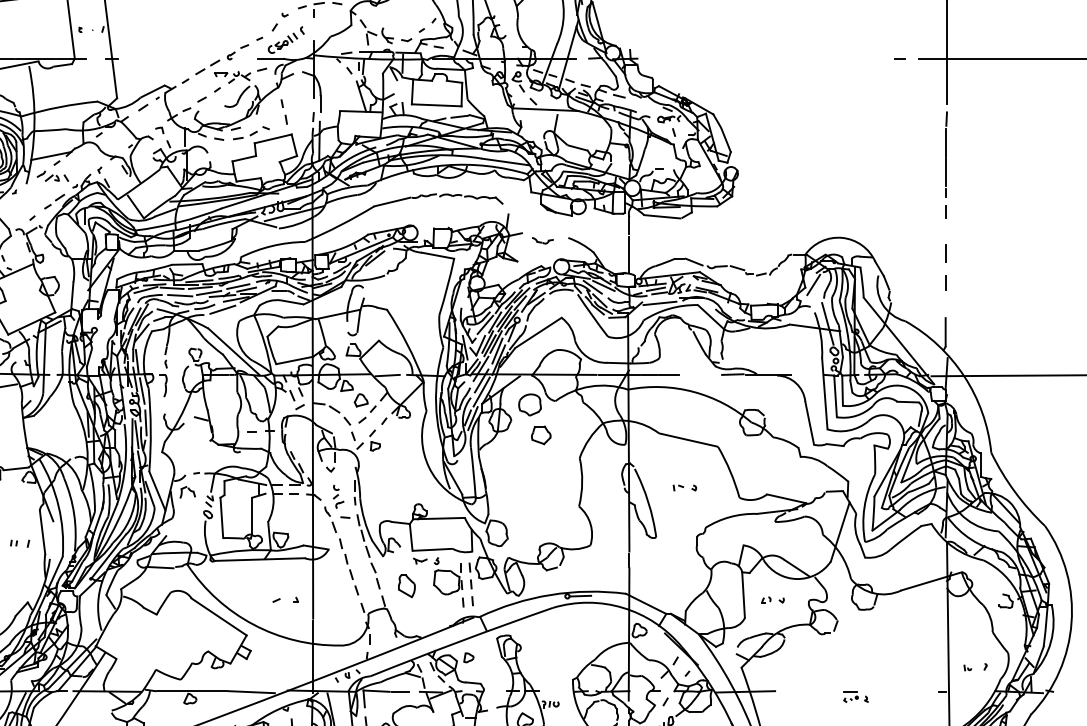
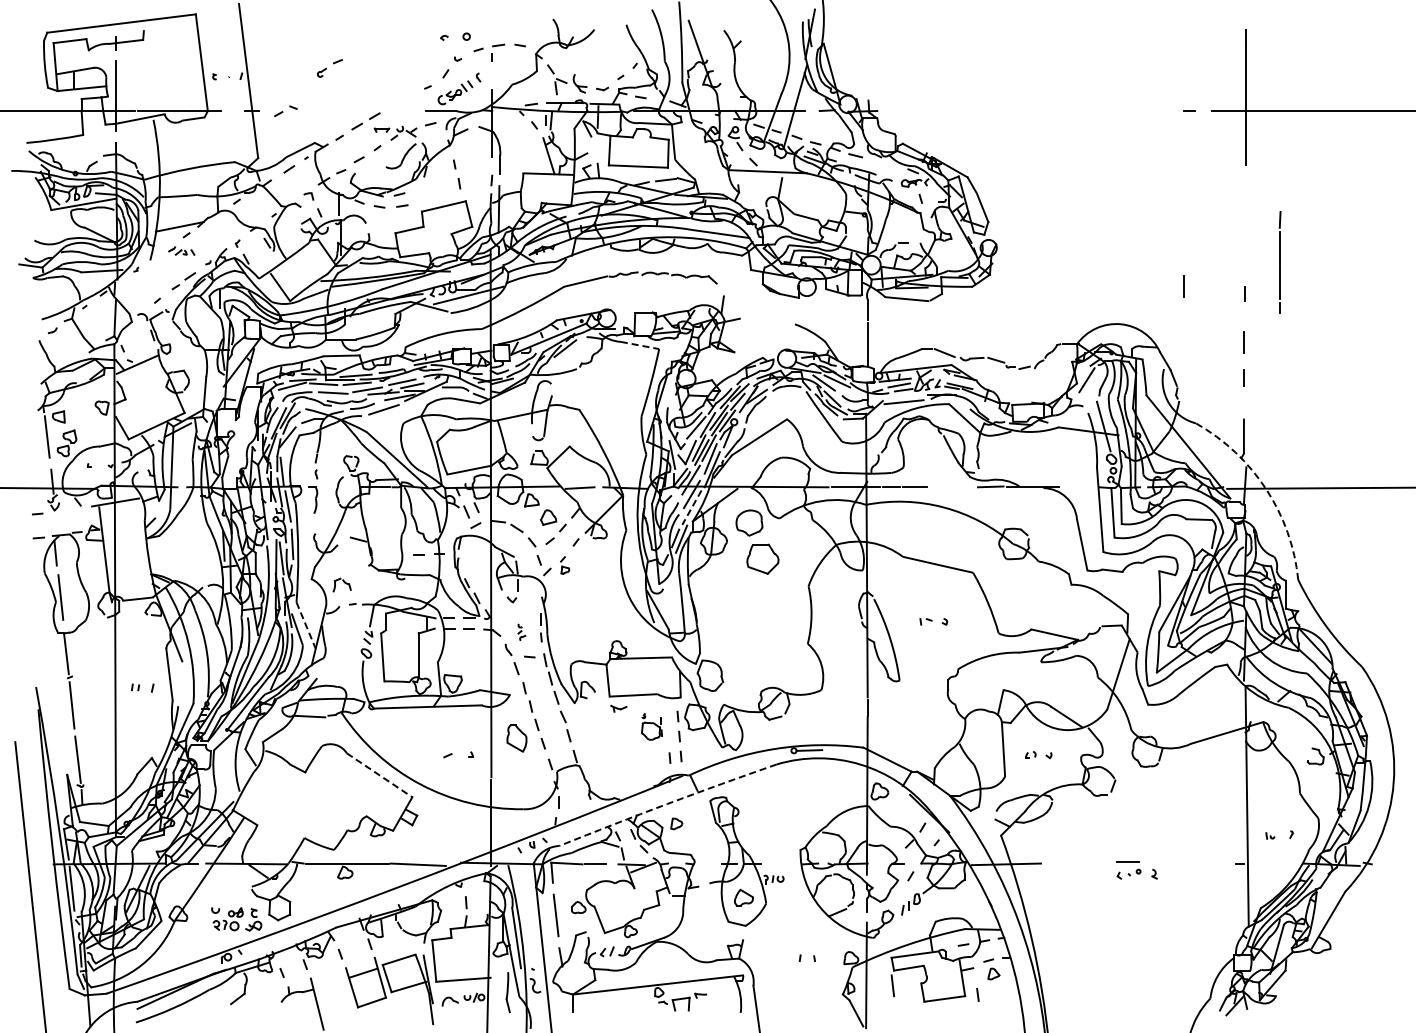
part: (237, 52) -> (329, 68), moved
part: (259, 131) -> (285, 111), moved
part: (946, 154) -> (1279, 262), moved
part: (52, 175) -> (181, 250), size x0.7
line: (894, 206) -> (1183, 286), added
part: (542, 240) -> (764, 327), removed
line: (438, 255) -> (640, 345), solid -> dashed
arc: (964, 376) -> (1266, 489), solid -> dashed
line: (481, 391) -> (691, 507), solid -> dashed
part: (540, 434) -> (762, 558), size x1.4
part: (374, 440) -> (564, 565), size x0.7
line: (157, 491) -> (306, 625), solid -> dashed
part: (187, 491) -> (341, 584), moved
part: (338, 496) -> (521, 632), size x0.6
part: (447, 575) -> (651, 726), size x0.6
part: (406, 586) -> (516, 738), moved
line: (219, 617) -> (380, 775), solid -> dashed
arc: (461, 640) -> (667, 803), solid -> dashed
part: (856, 697) -> (1137, 870), size x1.4

